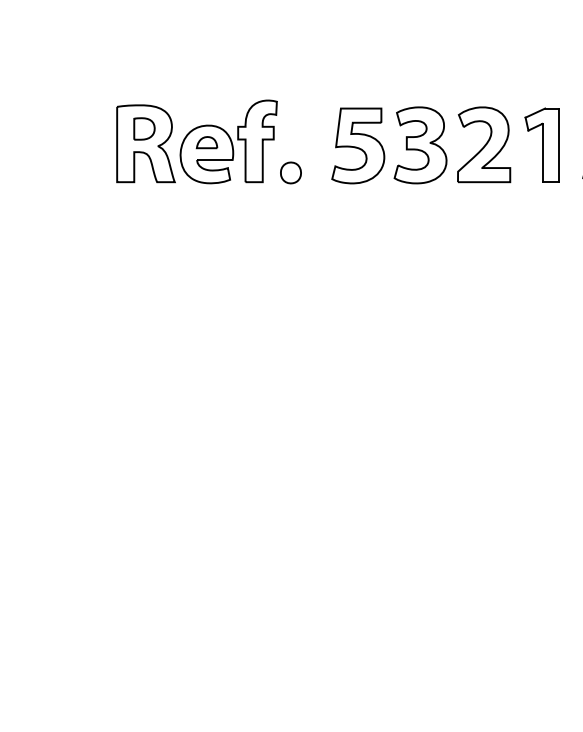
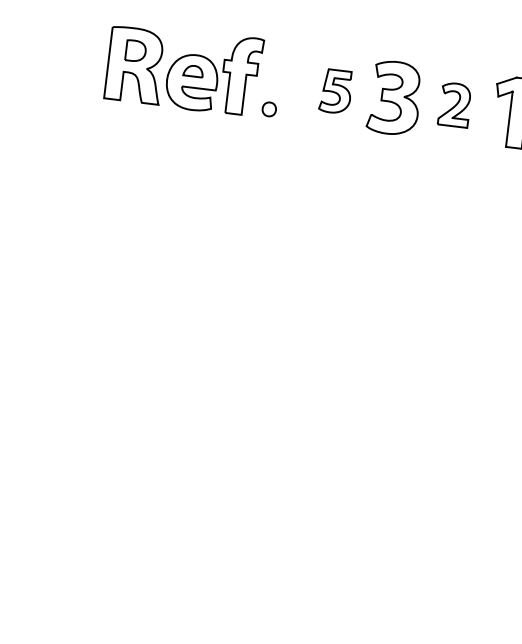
part: (484, 144) -> (455, 104), size x0.6
part: (358, 145) -> (336, 91), size x0.6
part: (290, 172) -> (268, 108), size x0.7

